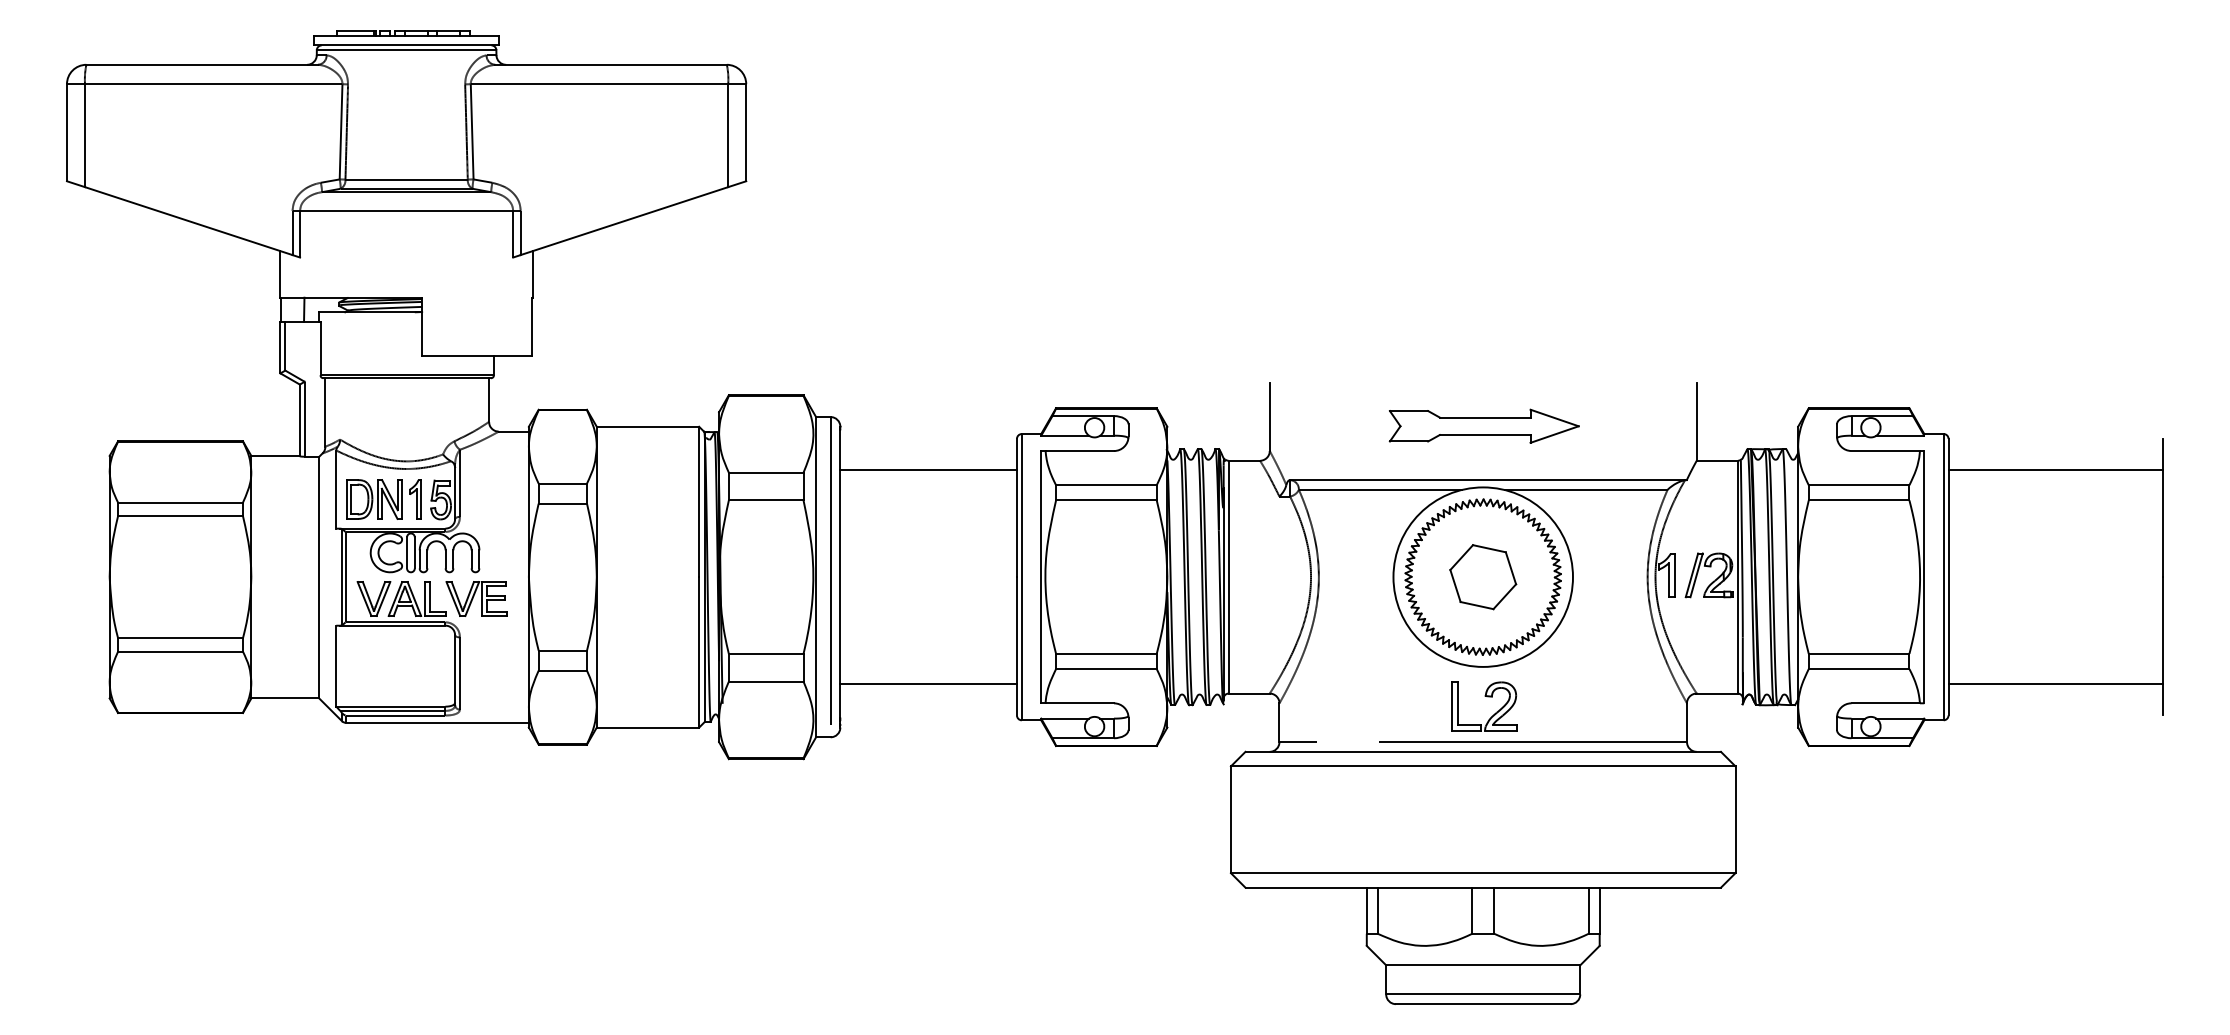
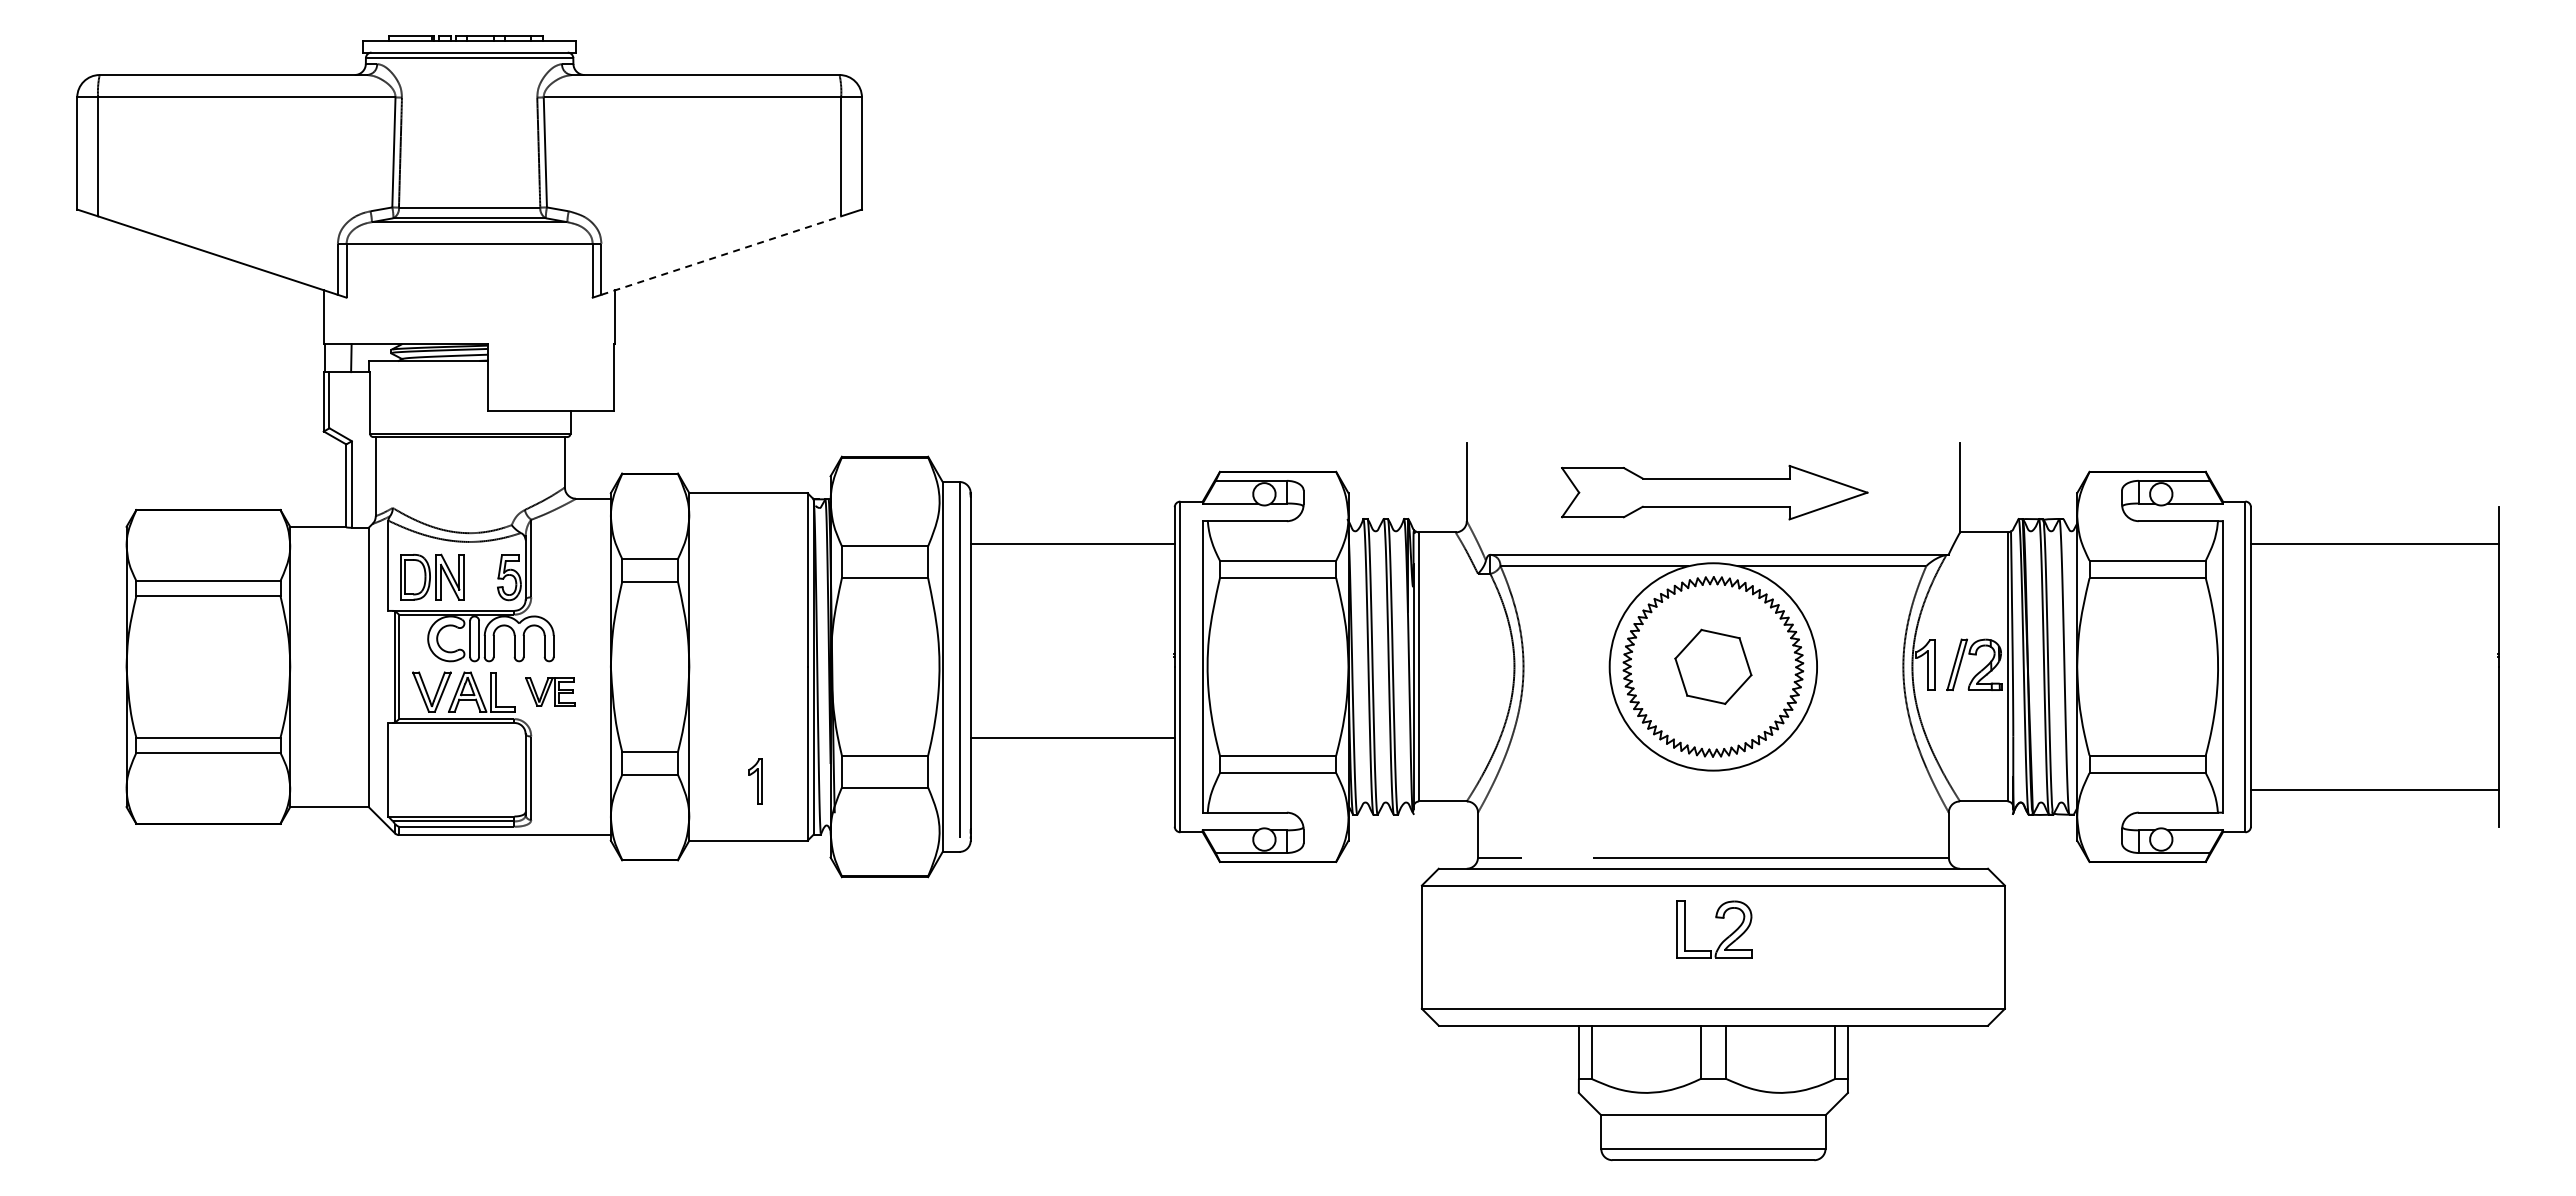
line: (624, 221) -> (721, 255), solid -> dashed
part: (1484, 426) -> (1714, 492), size x1.4
part: (415, 499) -> (755, 781), moved
part: (476, 598) -> (550, 691), size x0.7
line: (928, 684) -> (1072, 738), moved
part: (1485, 697) -> (1715, 918), moved

